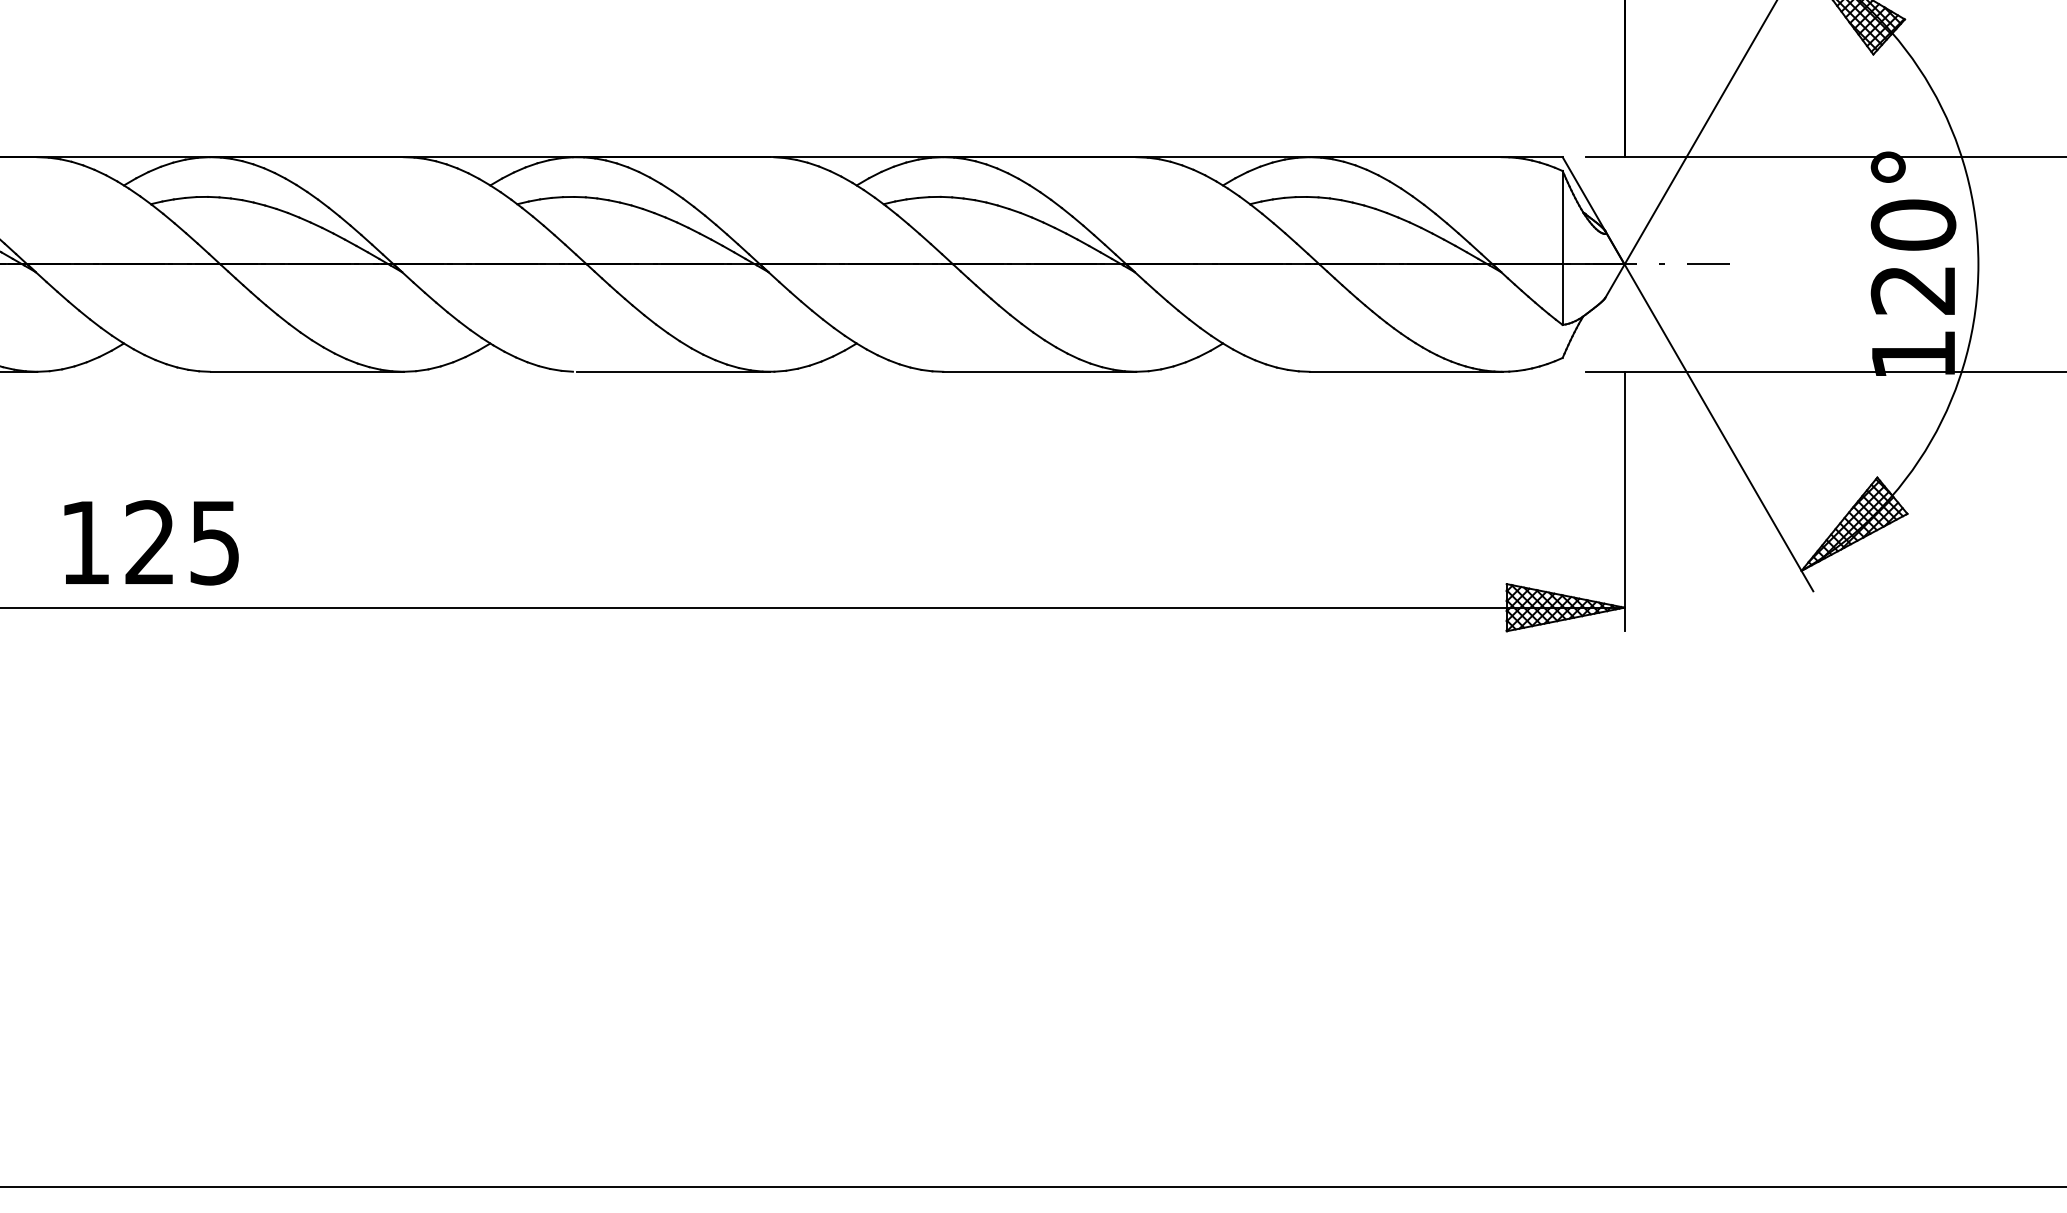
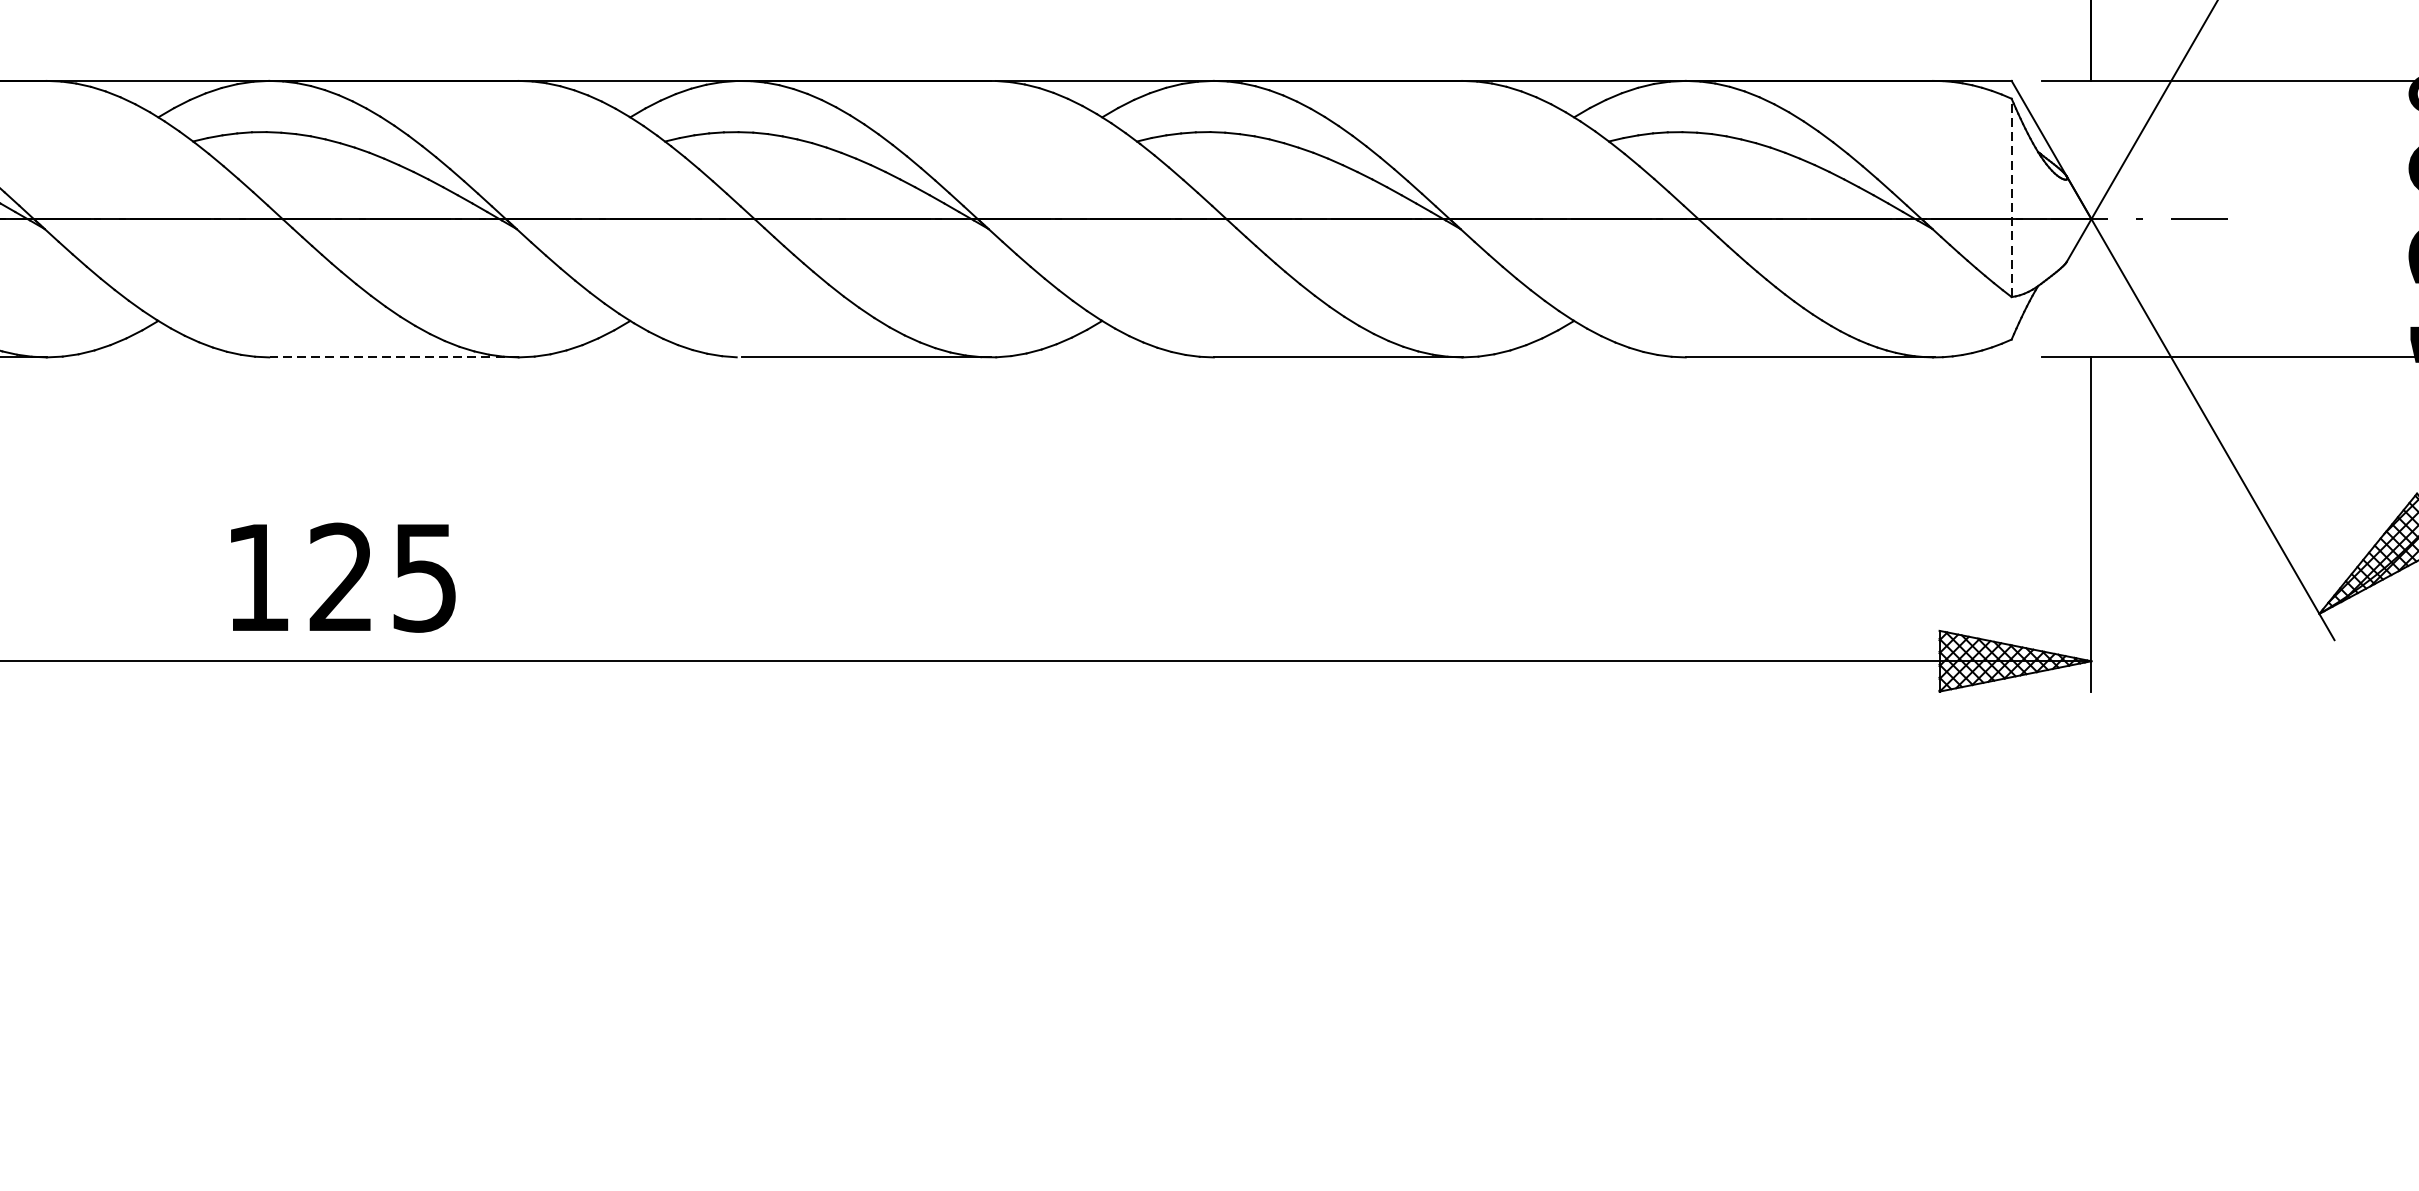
line: (1562, 248) -> (2011, 198), solid -> dashed
line: (307, 371) -> (394, 357), solid -> dashed
text: (151, 542) -> (343, 577), moved

